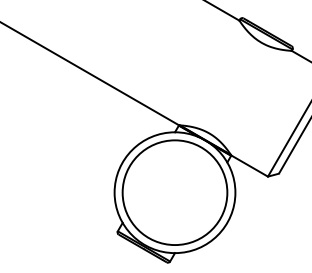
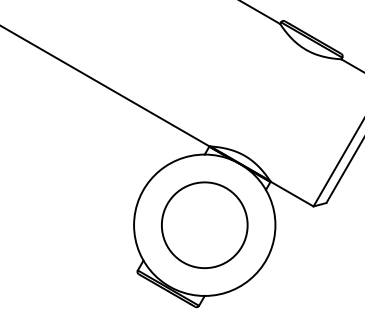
circle: (174, 192) -> (204, 225), size x0.7

